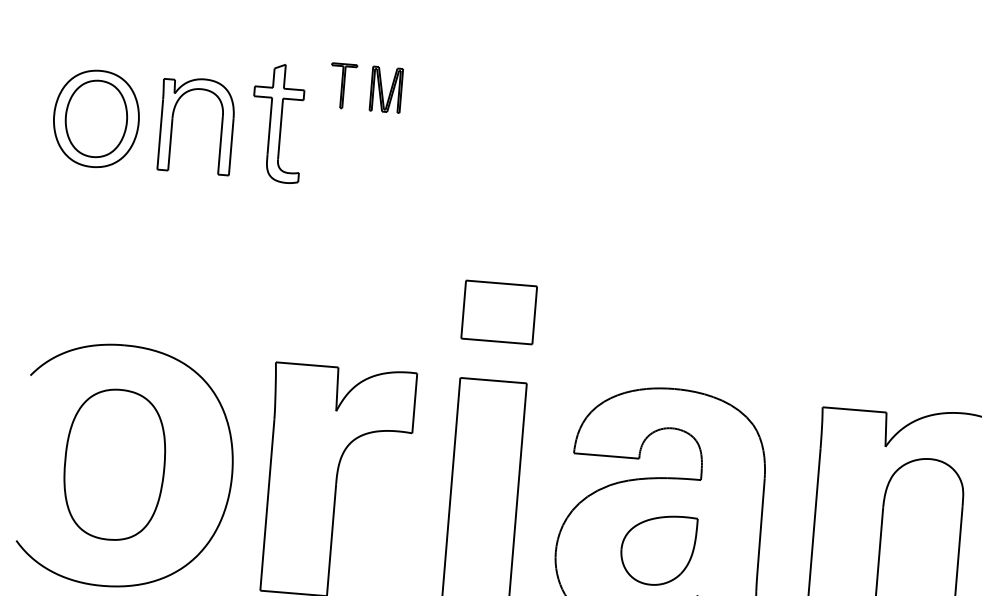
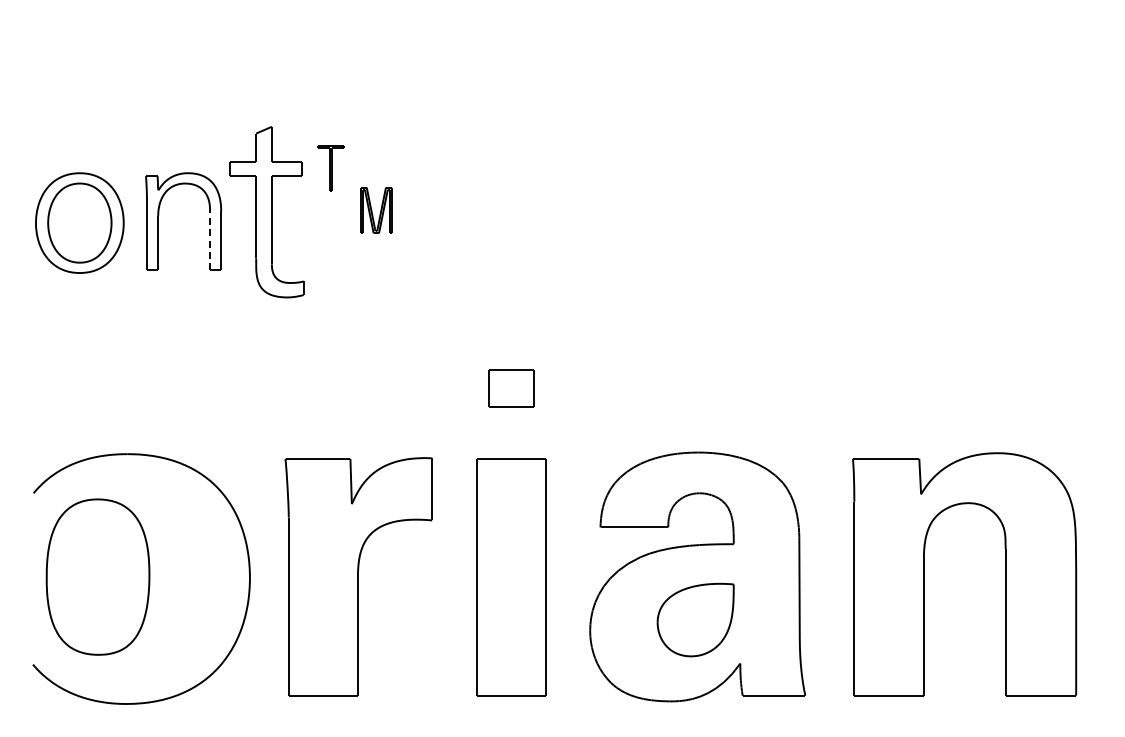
part: (386, 89) -> (376, 210), moved
part: (277, 122) -> (266, 211), size x1.4
line: (220, 144) -> (209, 239), solid -> dashed
part: (499, 312) -> (511, 388), size x0.6
part: (114, 464) -> (97, 576), moved

